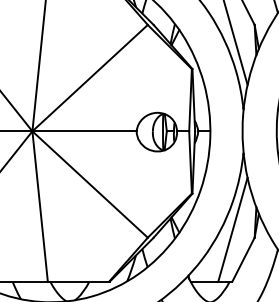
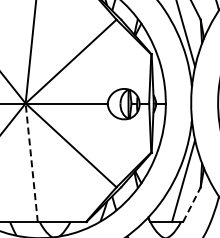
line: (39, 206) -> (31, 162), solid -> dashed
line: (244, 259) -> (192, 204), solid -> dashed

